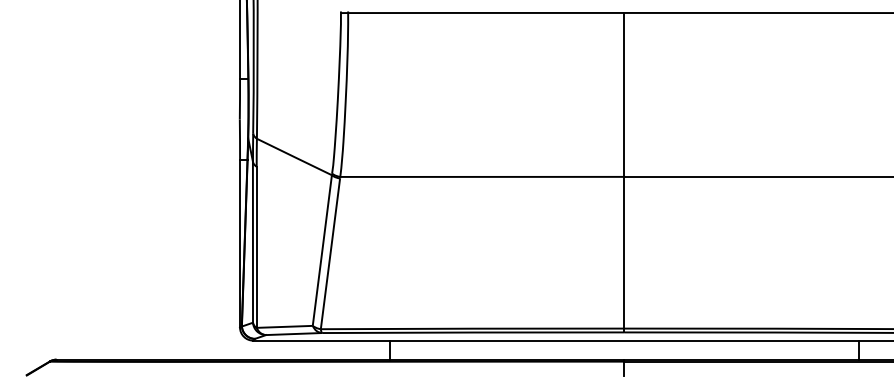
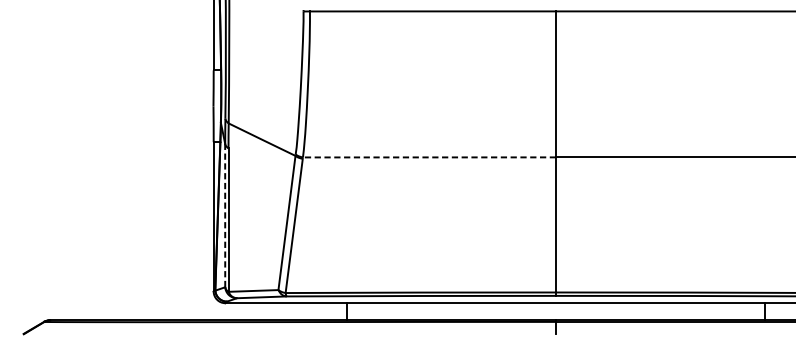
line: (481, 176) -> (428, 157), solid -> dashed
line: (252, 242) -> (224, 215), solid -> dashed

